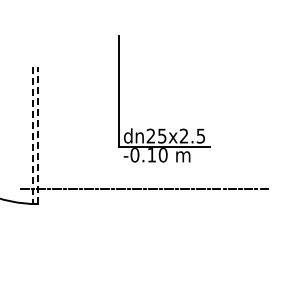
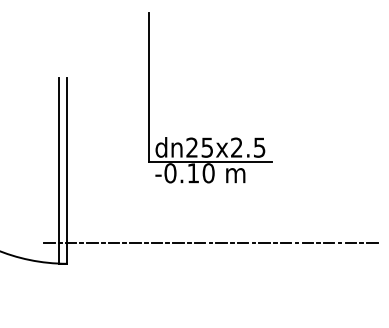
part: (164, 128) -> (210, 137), moved
line: (32, 135) -> (59, 171), dashed -> solid
line: (38, 135) -> (67, 171), dashed -> solid

